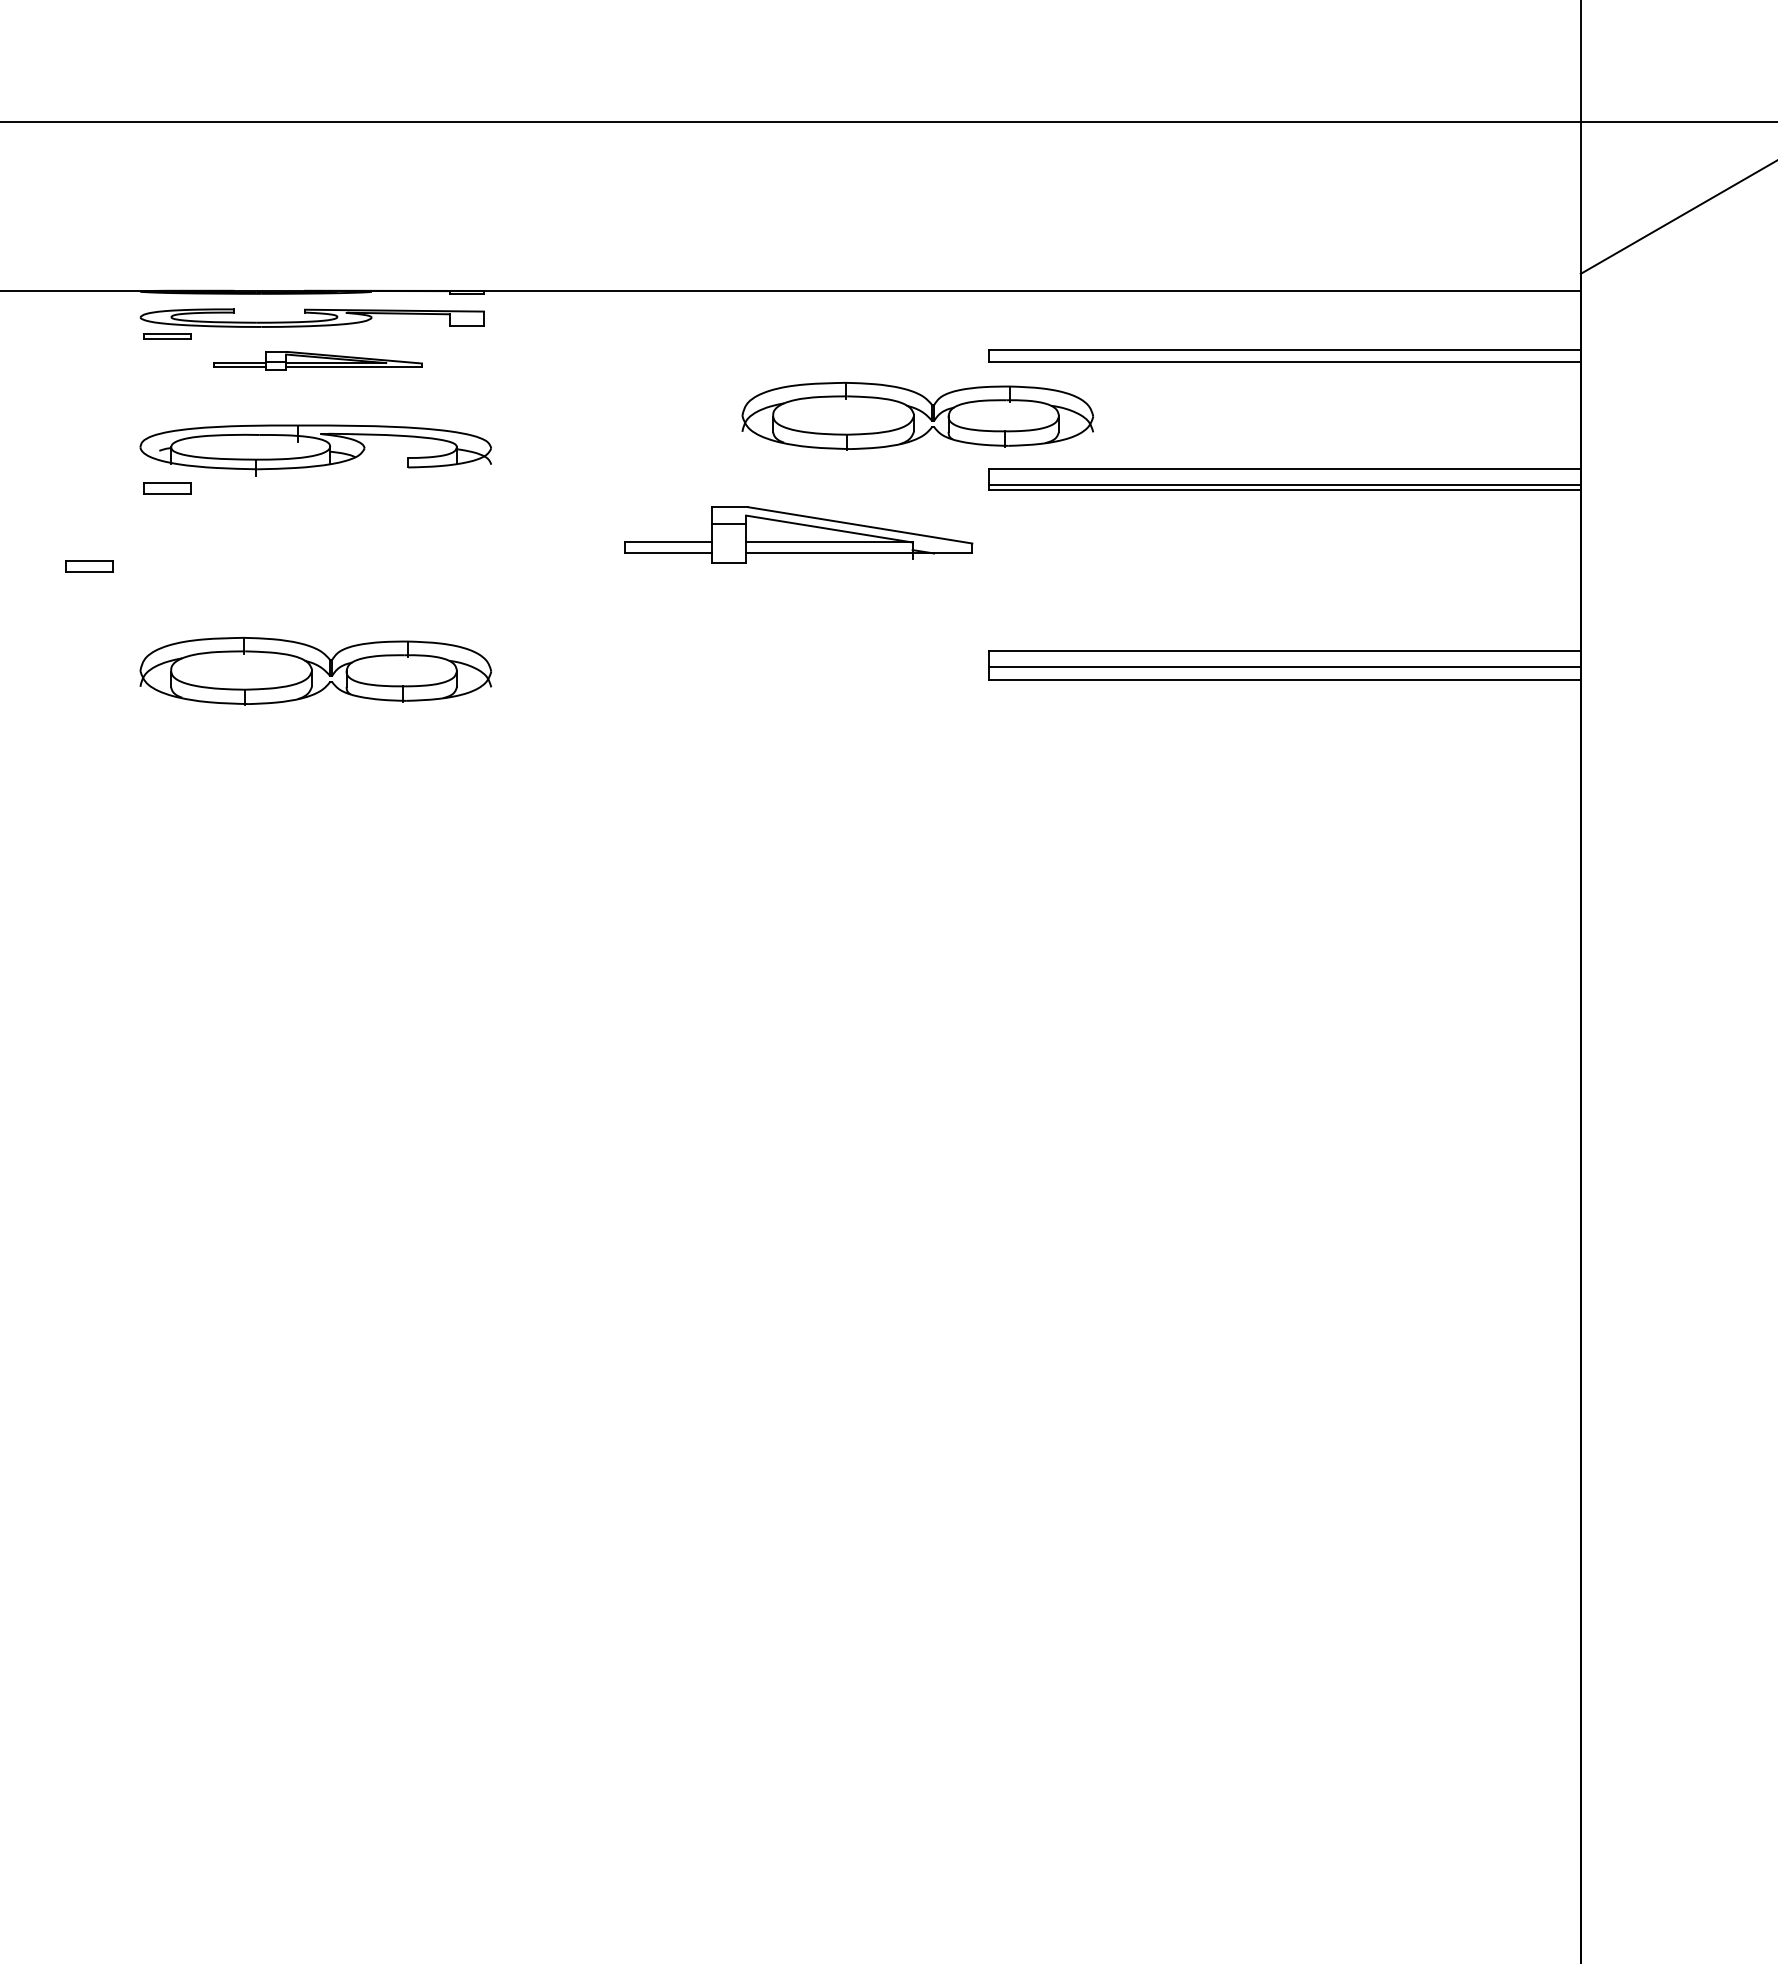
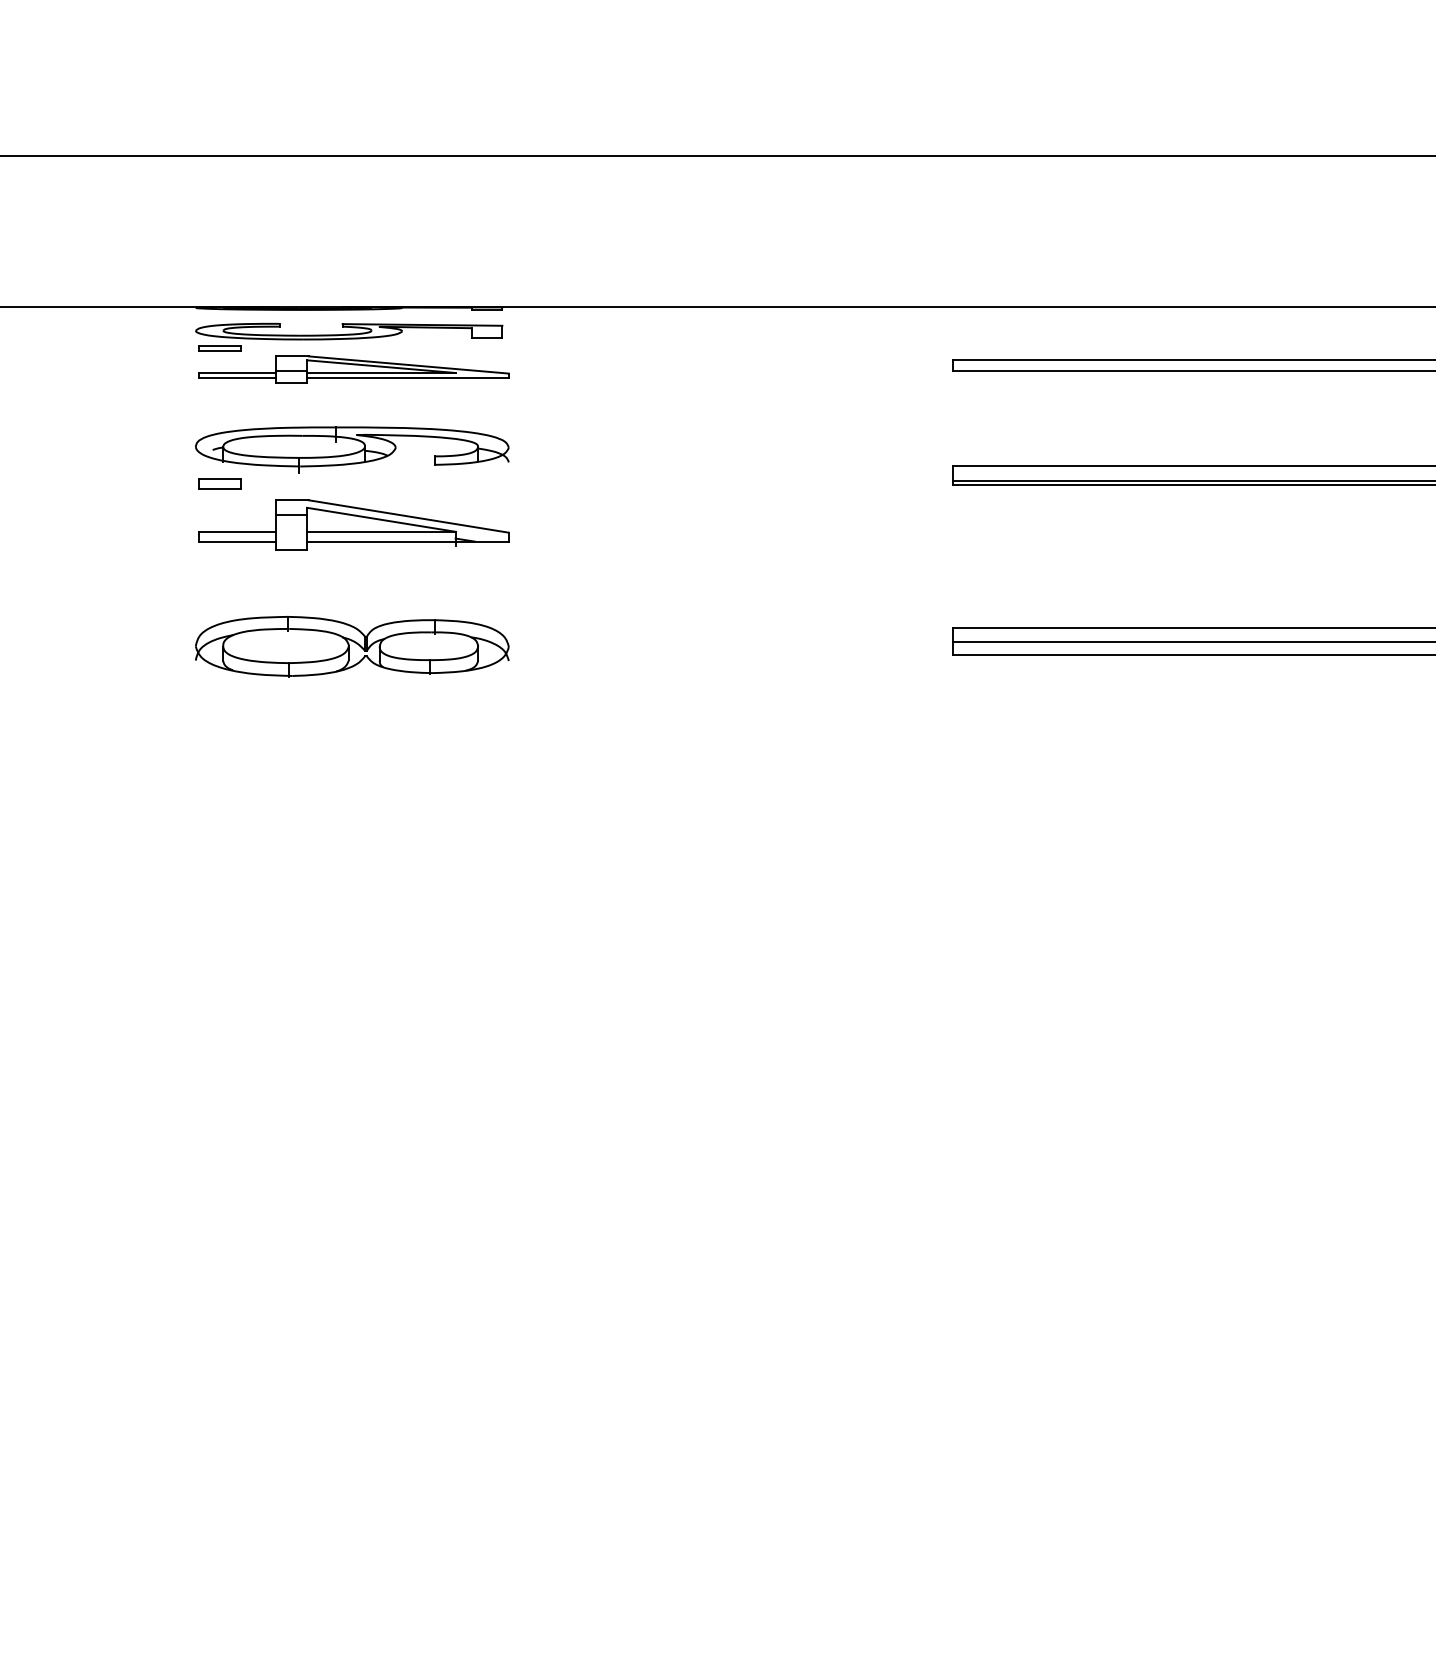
part: (317, 360) -> (353, 369), size x1.67
part: (917, 416) -> (889, 419), removed
part: (798, 534) -> (353, 524), moved
part: (89, 566) -> (150, 553), removed

